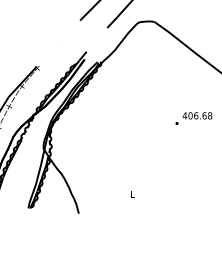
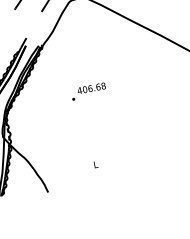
text: (193, 118) -> (88, 91), moved

